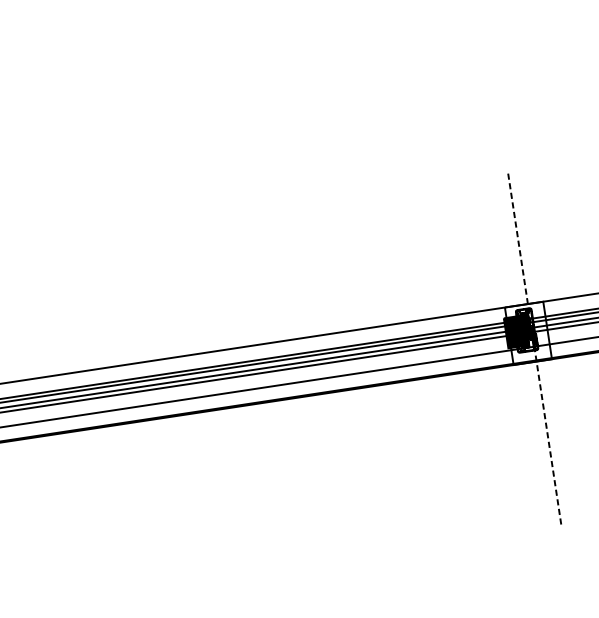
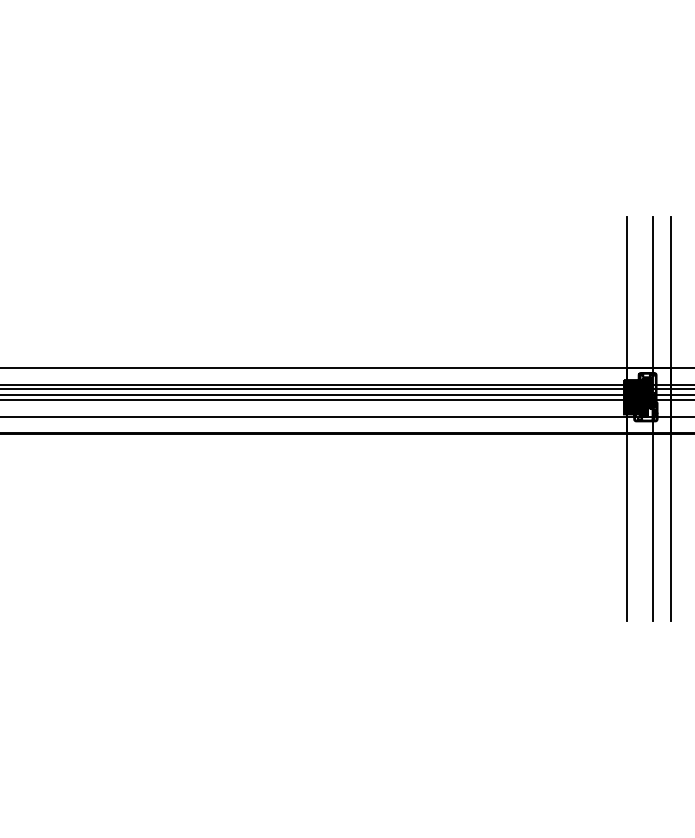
line: (550, 345) -> (671, 418), added
line: (534, 347) -> (653, 418), dashed -> solid
line: (511, 351) -> (627, 418), added

